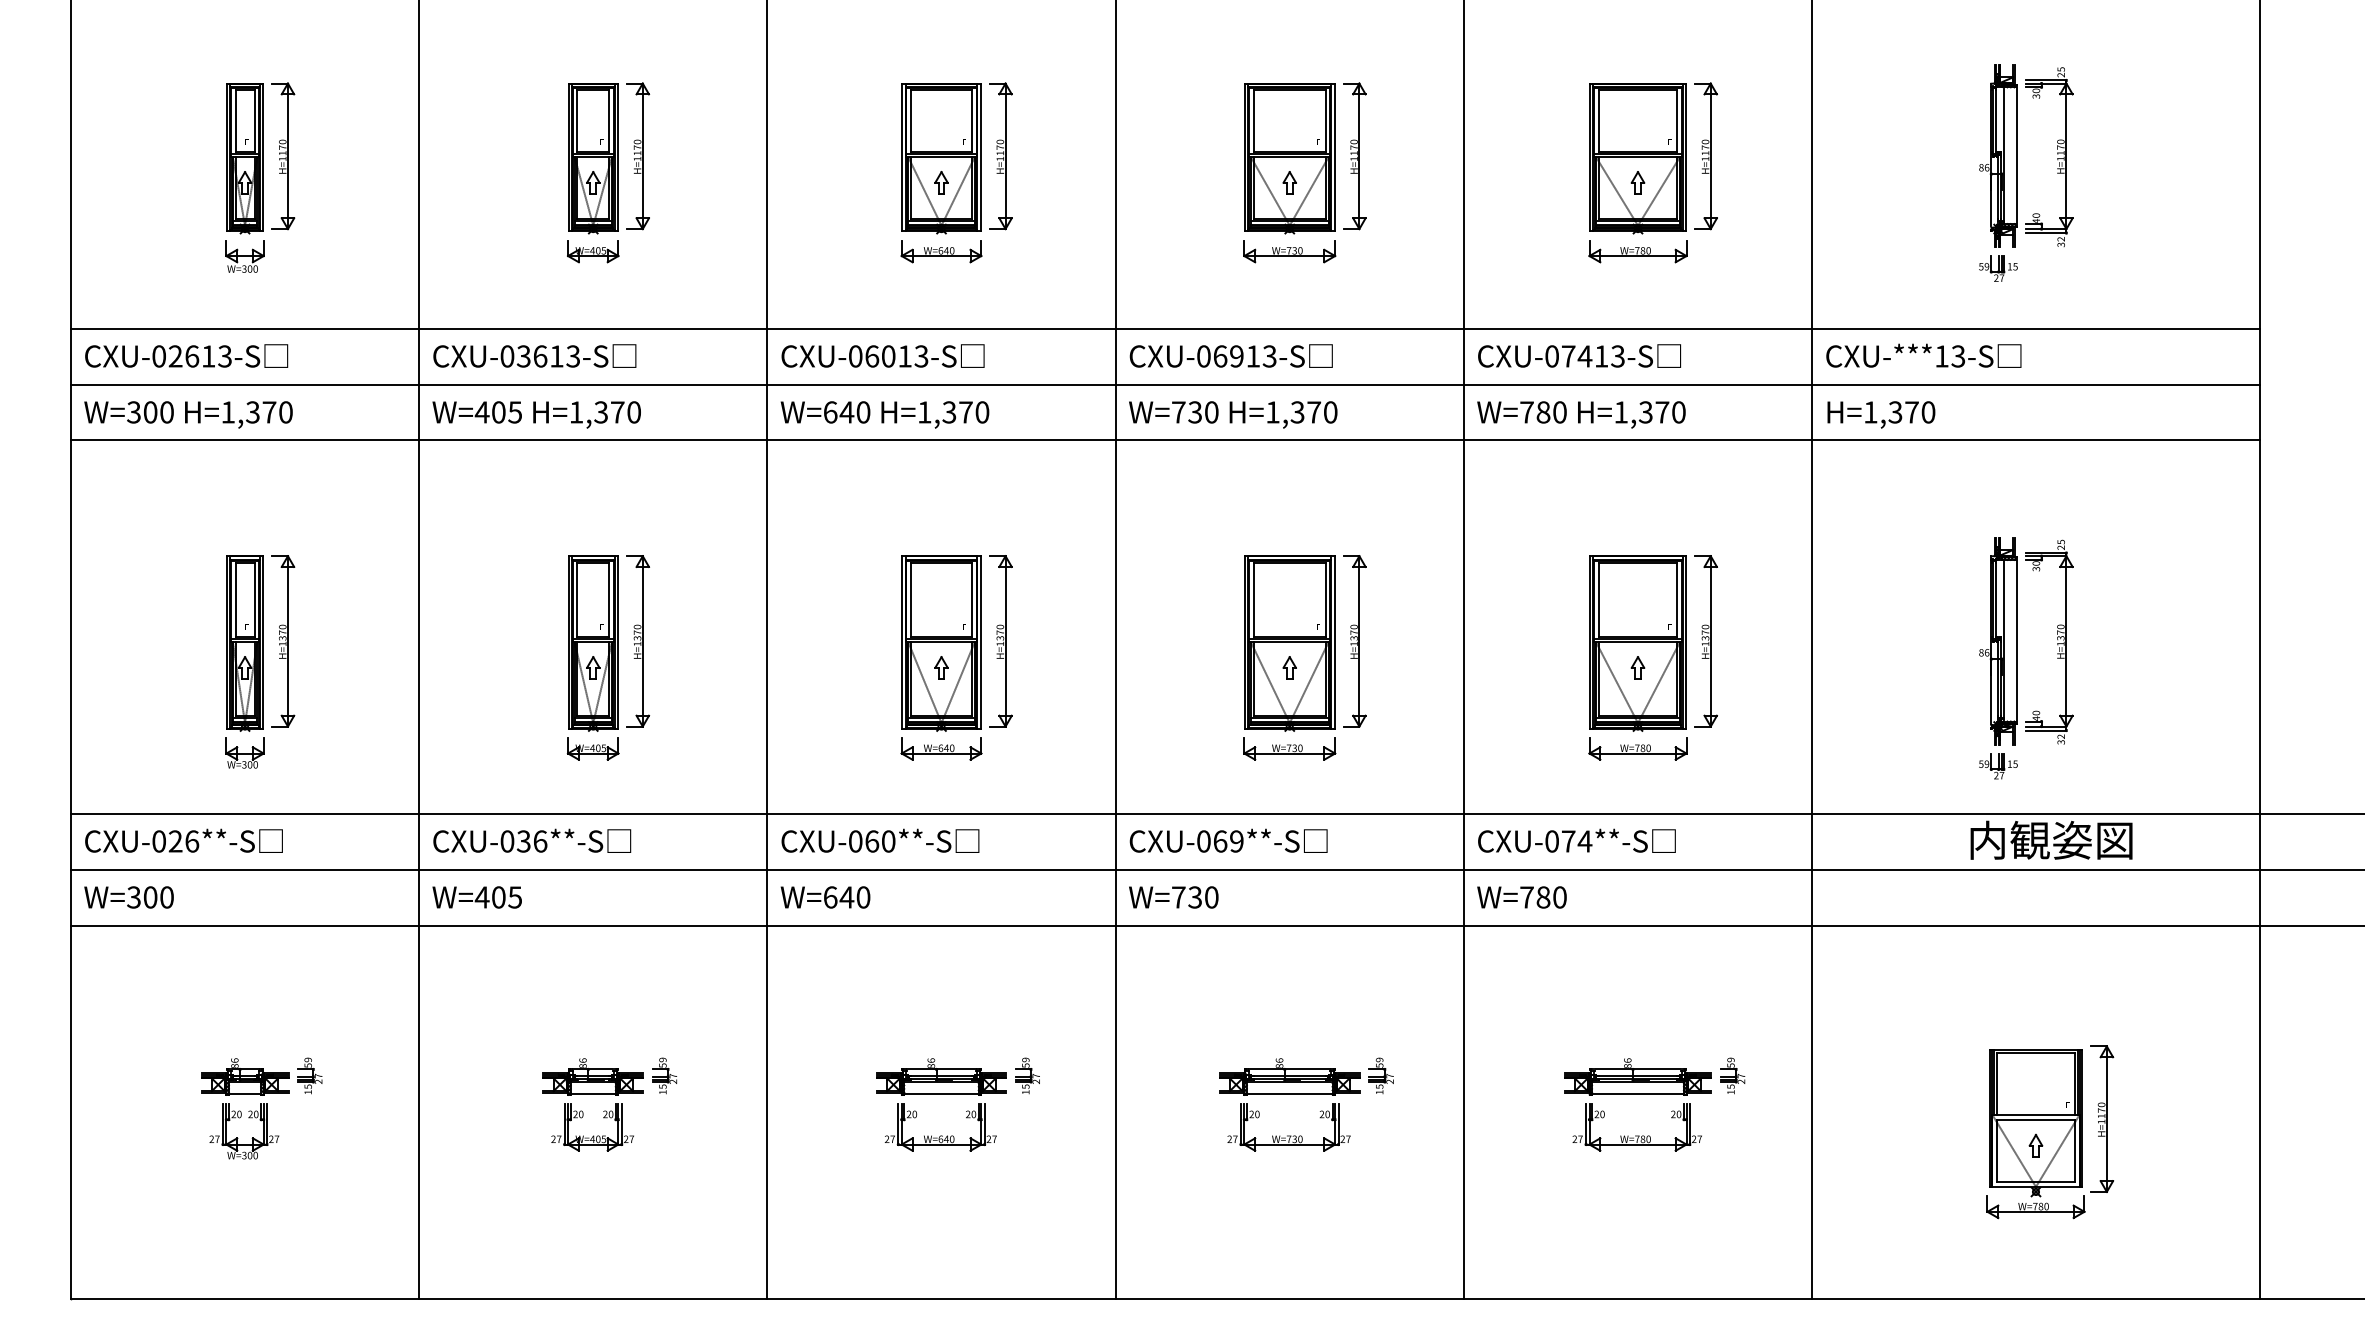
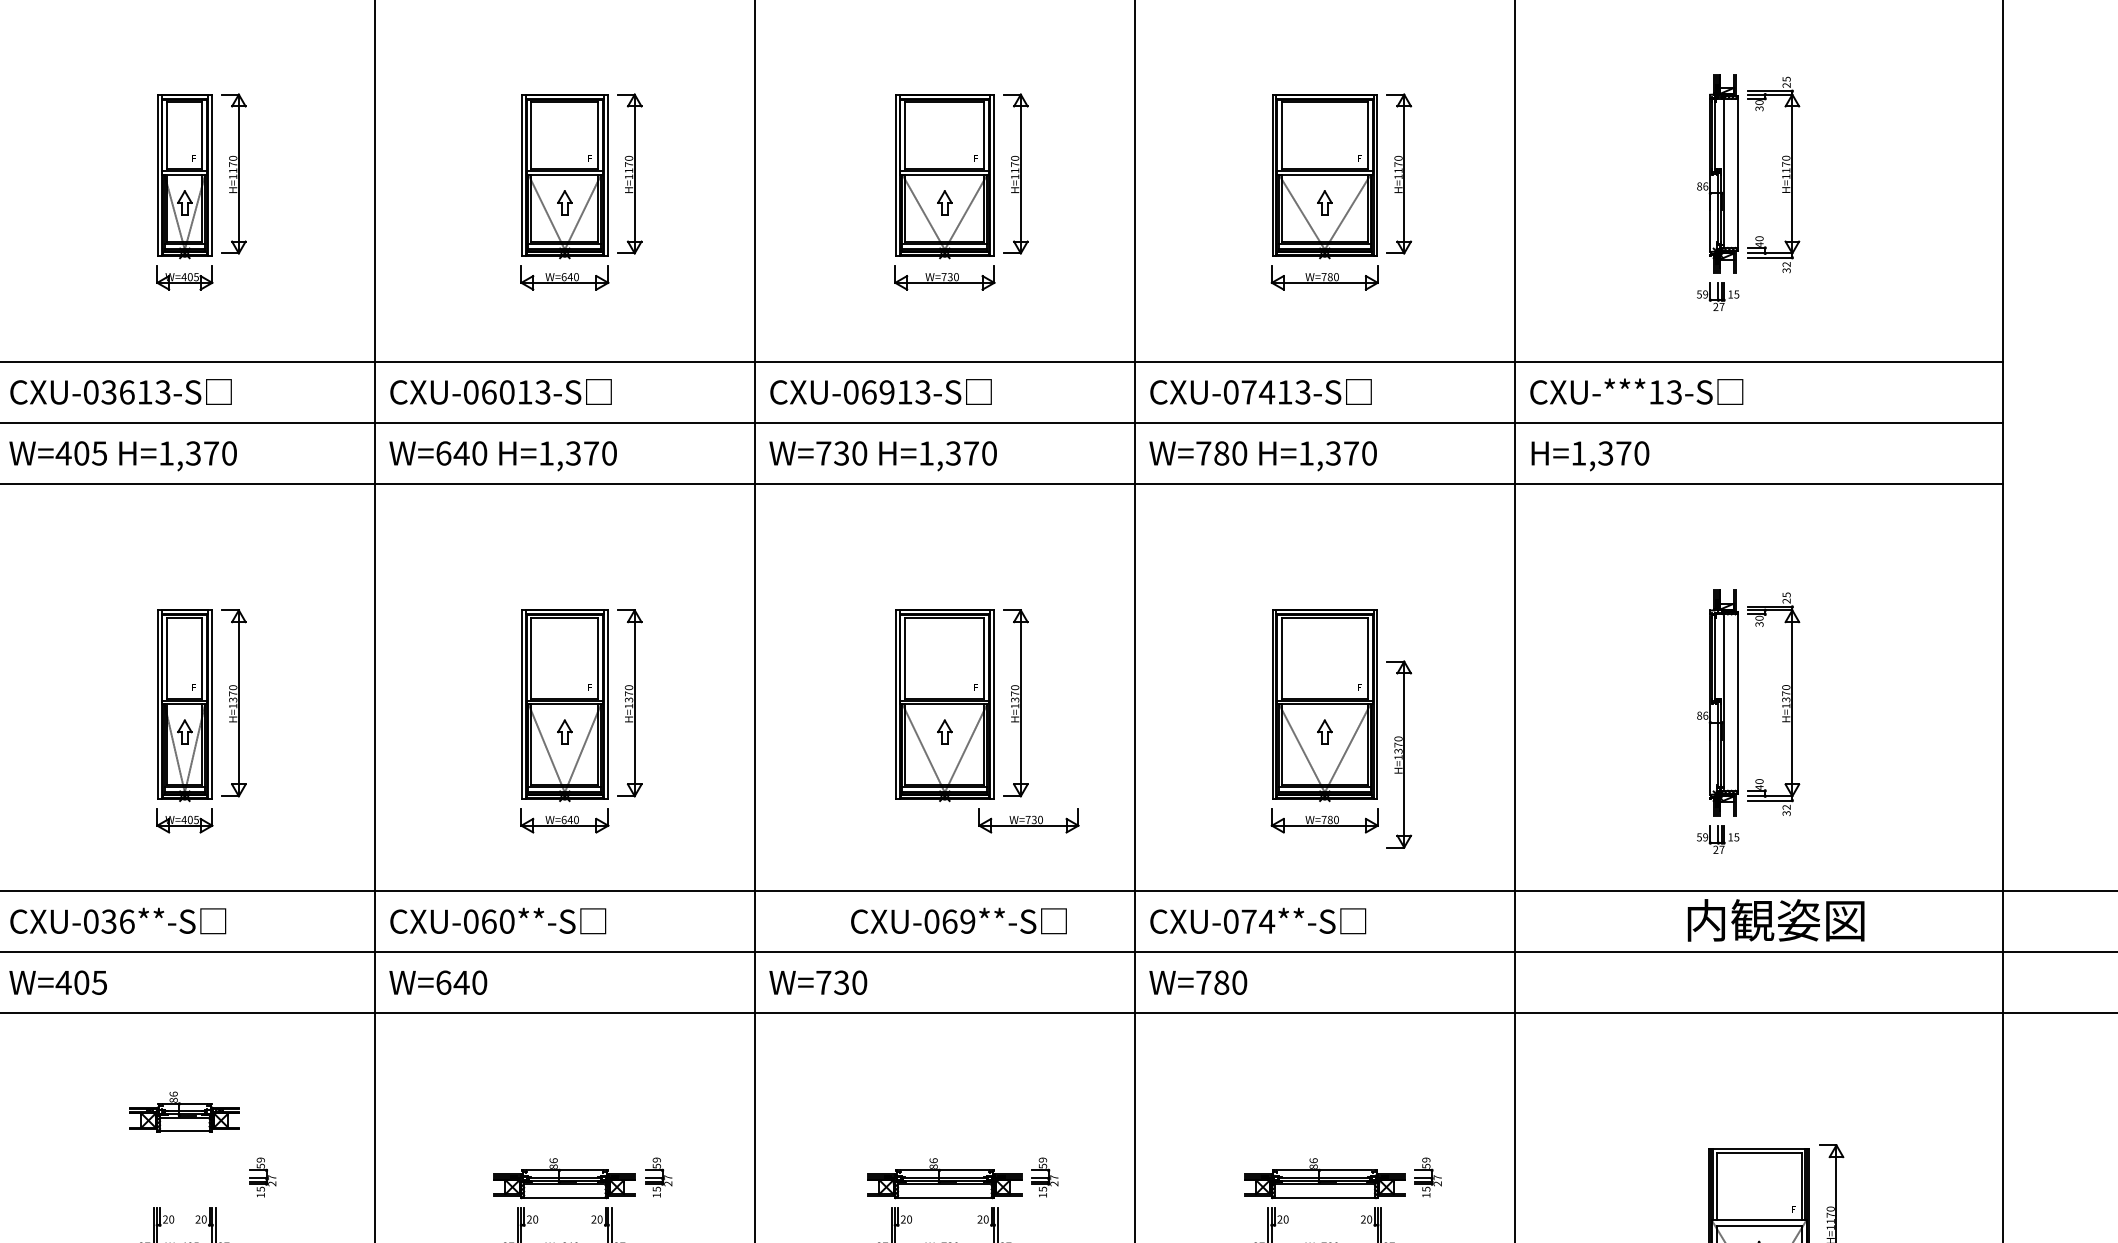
part: (1705, 641) -> (1398, 754), moved
part: (1289, 748) -> (1028, 820), moved
text: (1228, 840) -> (958, 920), moved
part: (592, 1076) -> (183, 1111), moved

